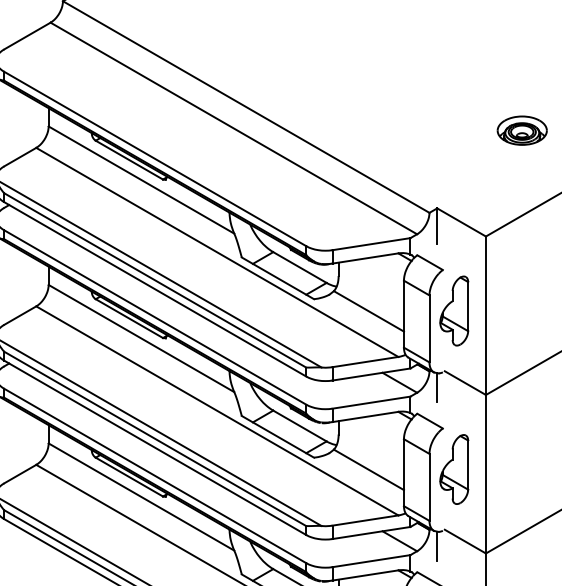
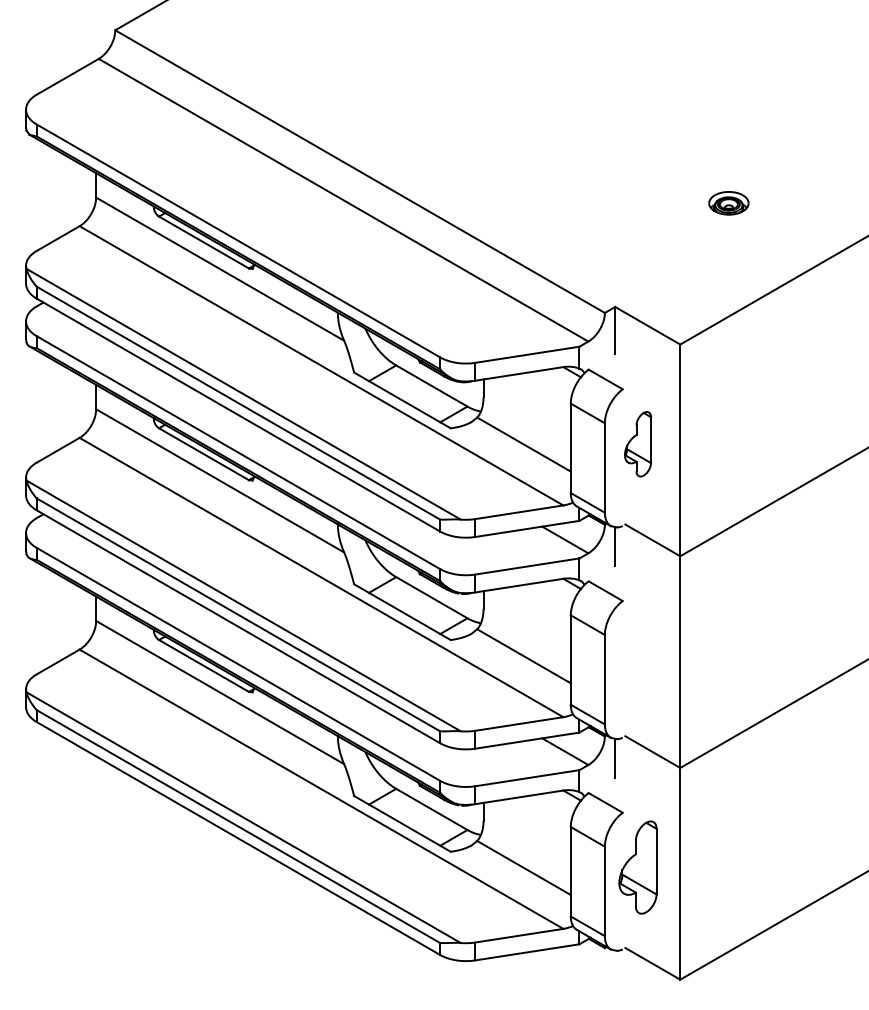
part: (522, 130) -> (728, 203), size x0.6
part: (453, 311) -> (637, 444), size x0.7
part: (453, 469) -> (637, 655), removed

